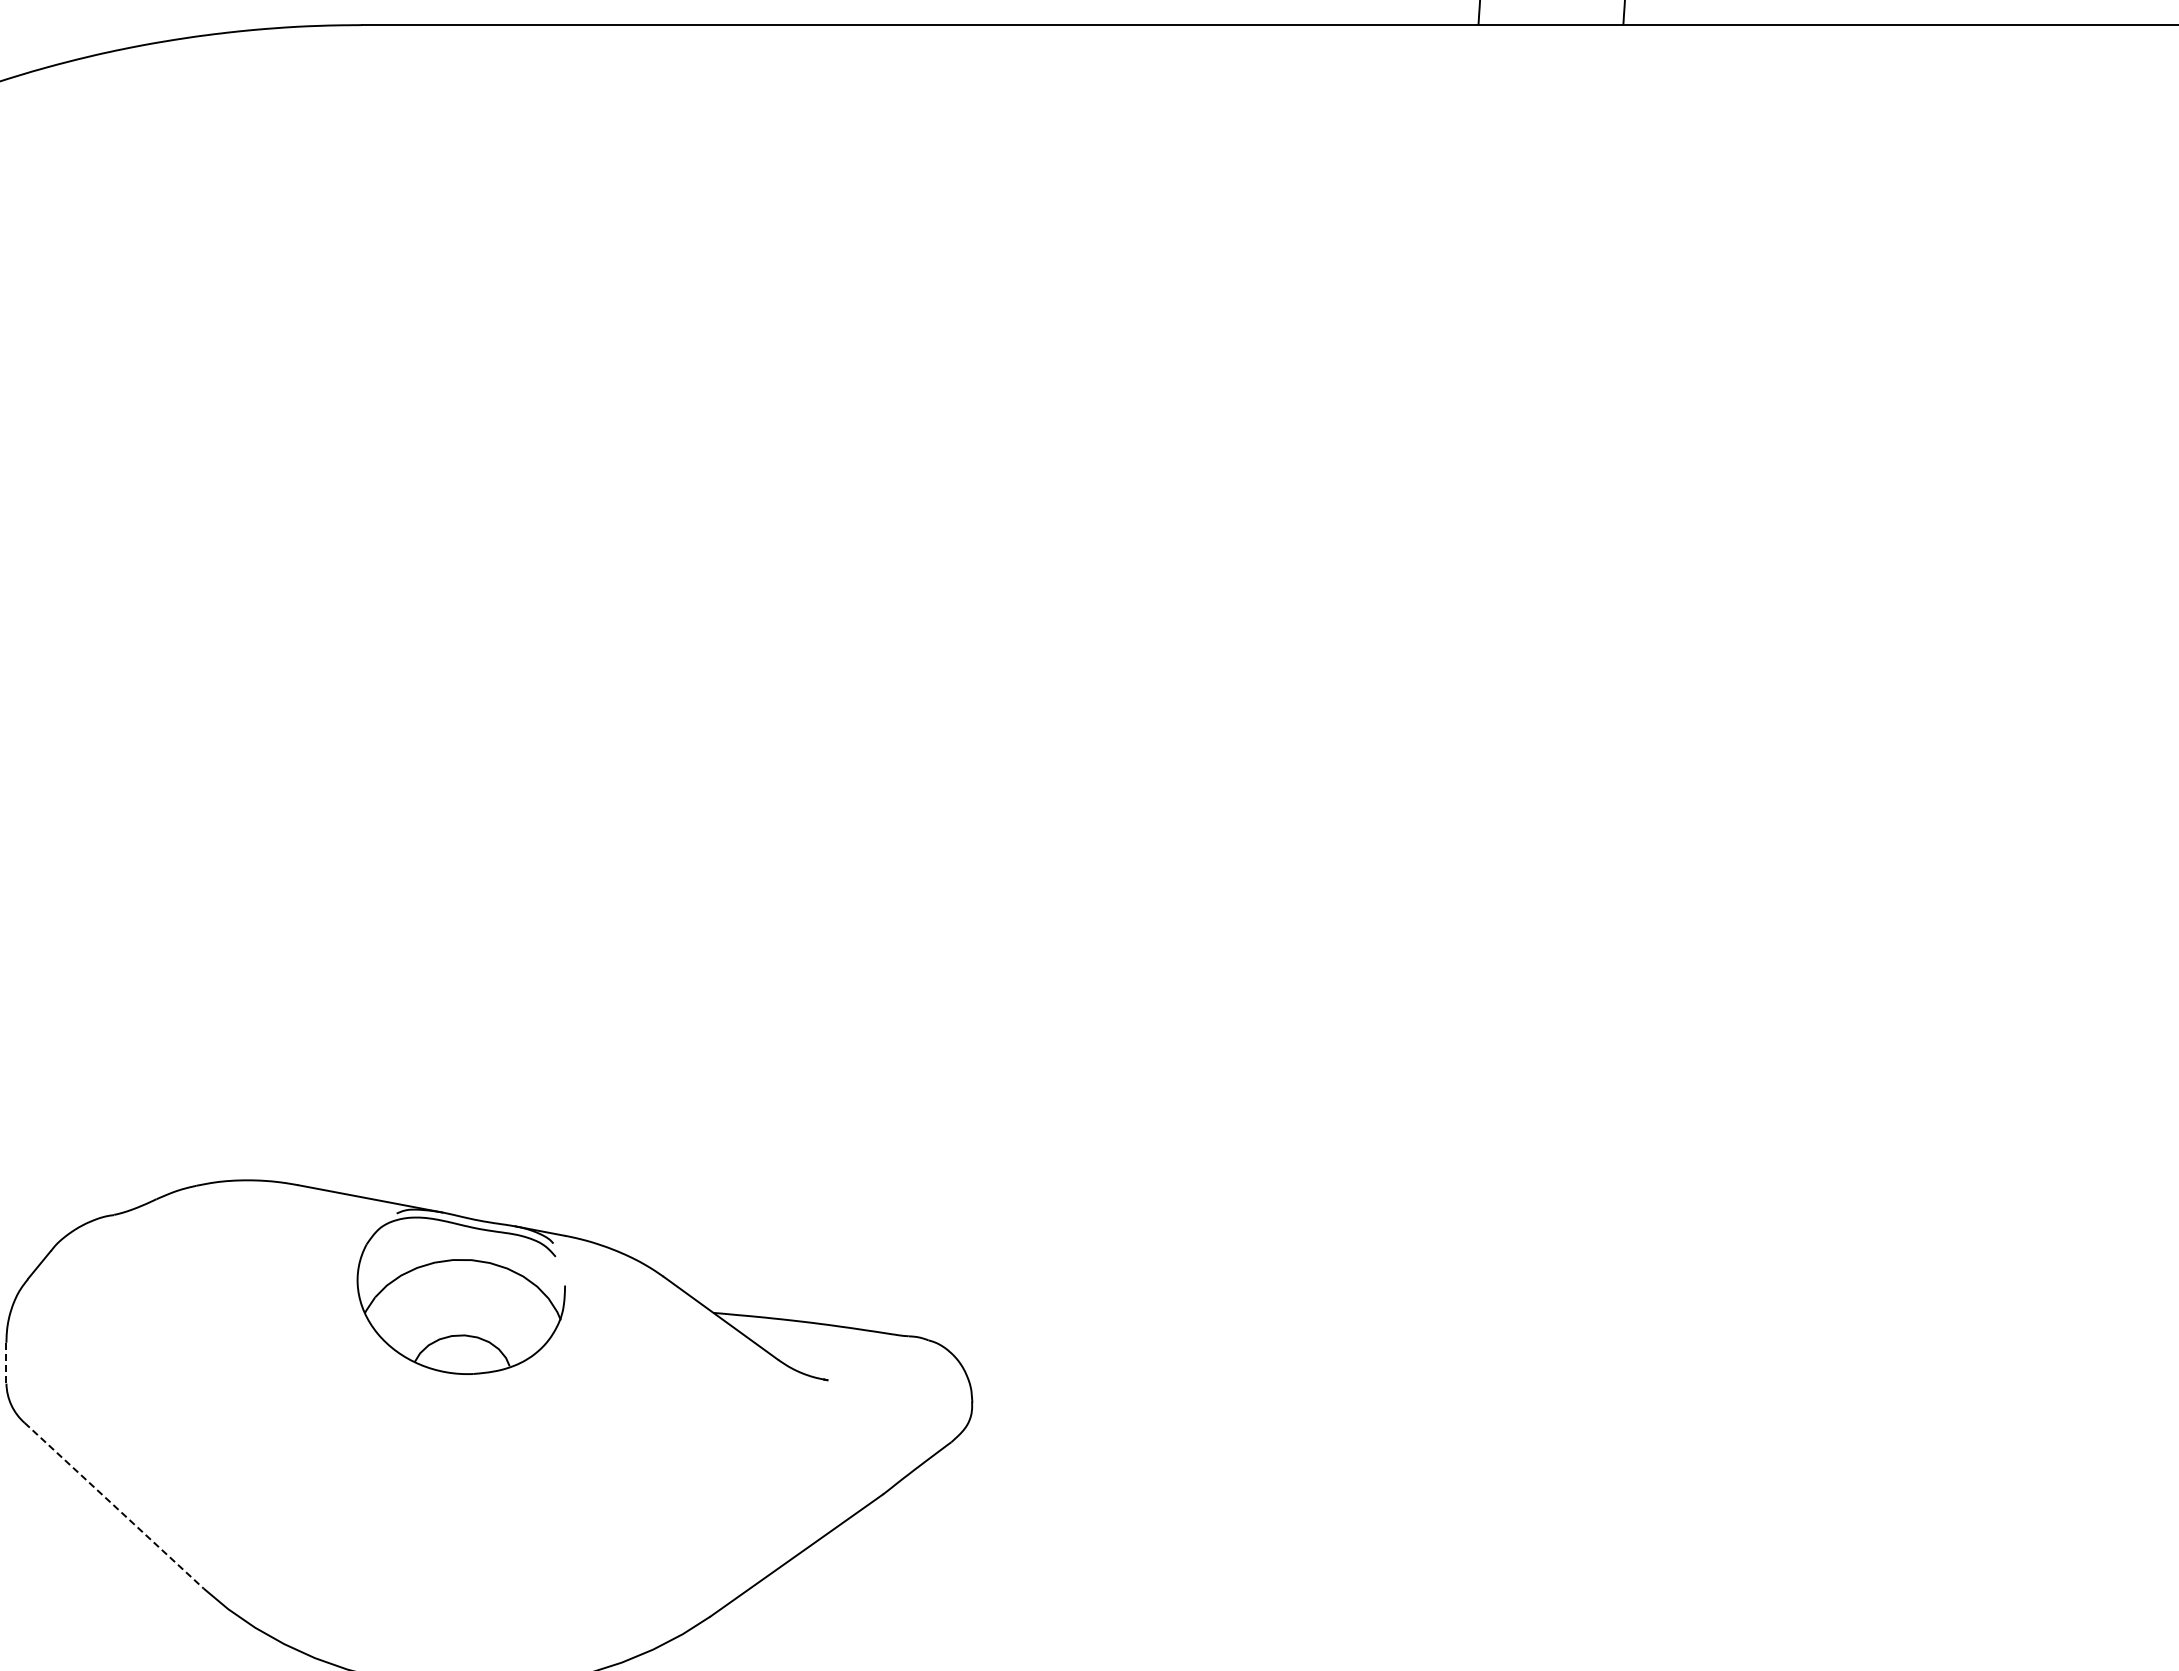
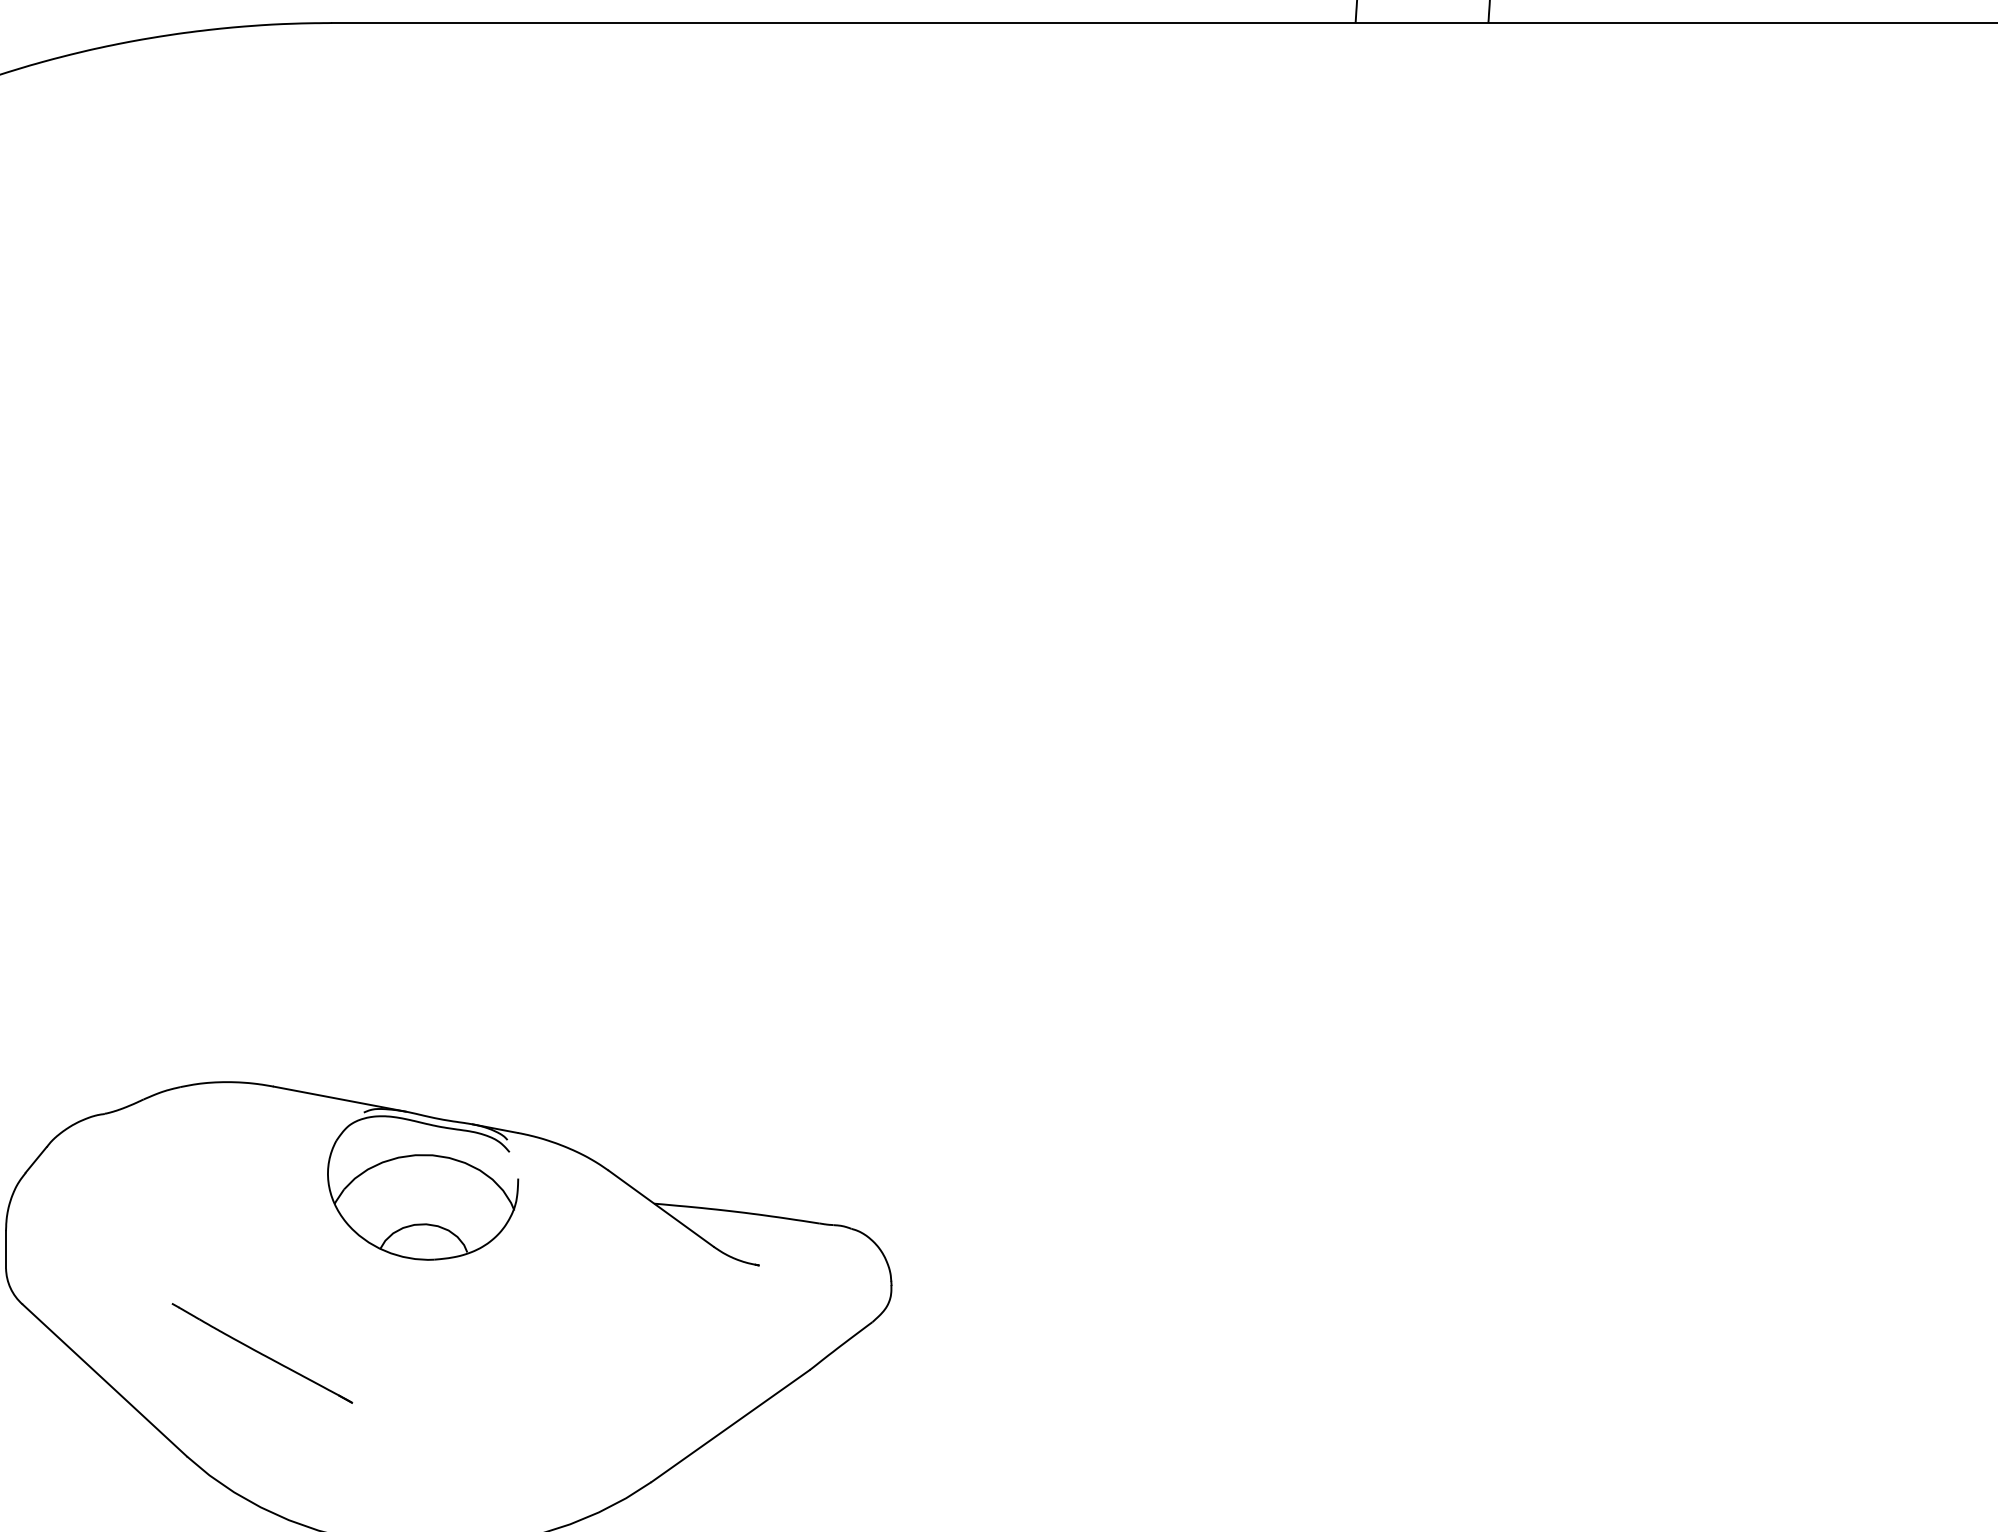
line: (6, 1363) -> (6, 1250), dashed -> solid
part: (285, 1476) -> (261, 1353), added
line: (114, 1506) -> (105, 1381), dashed -> solid

